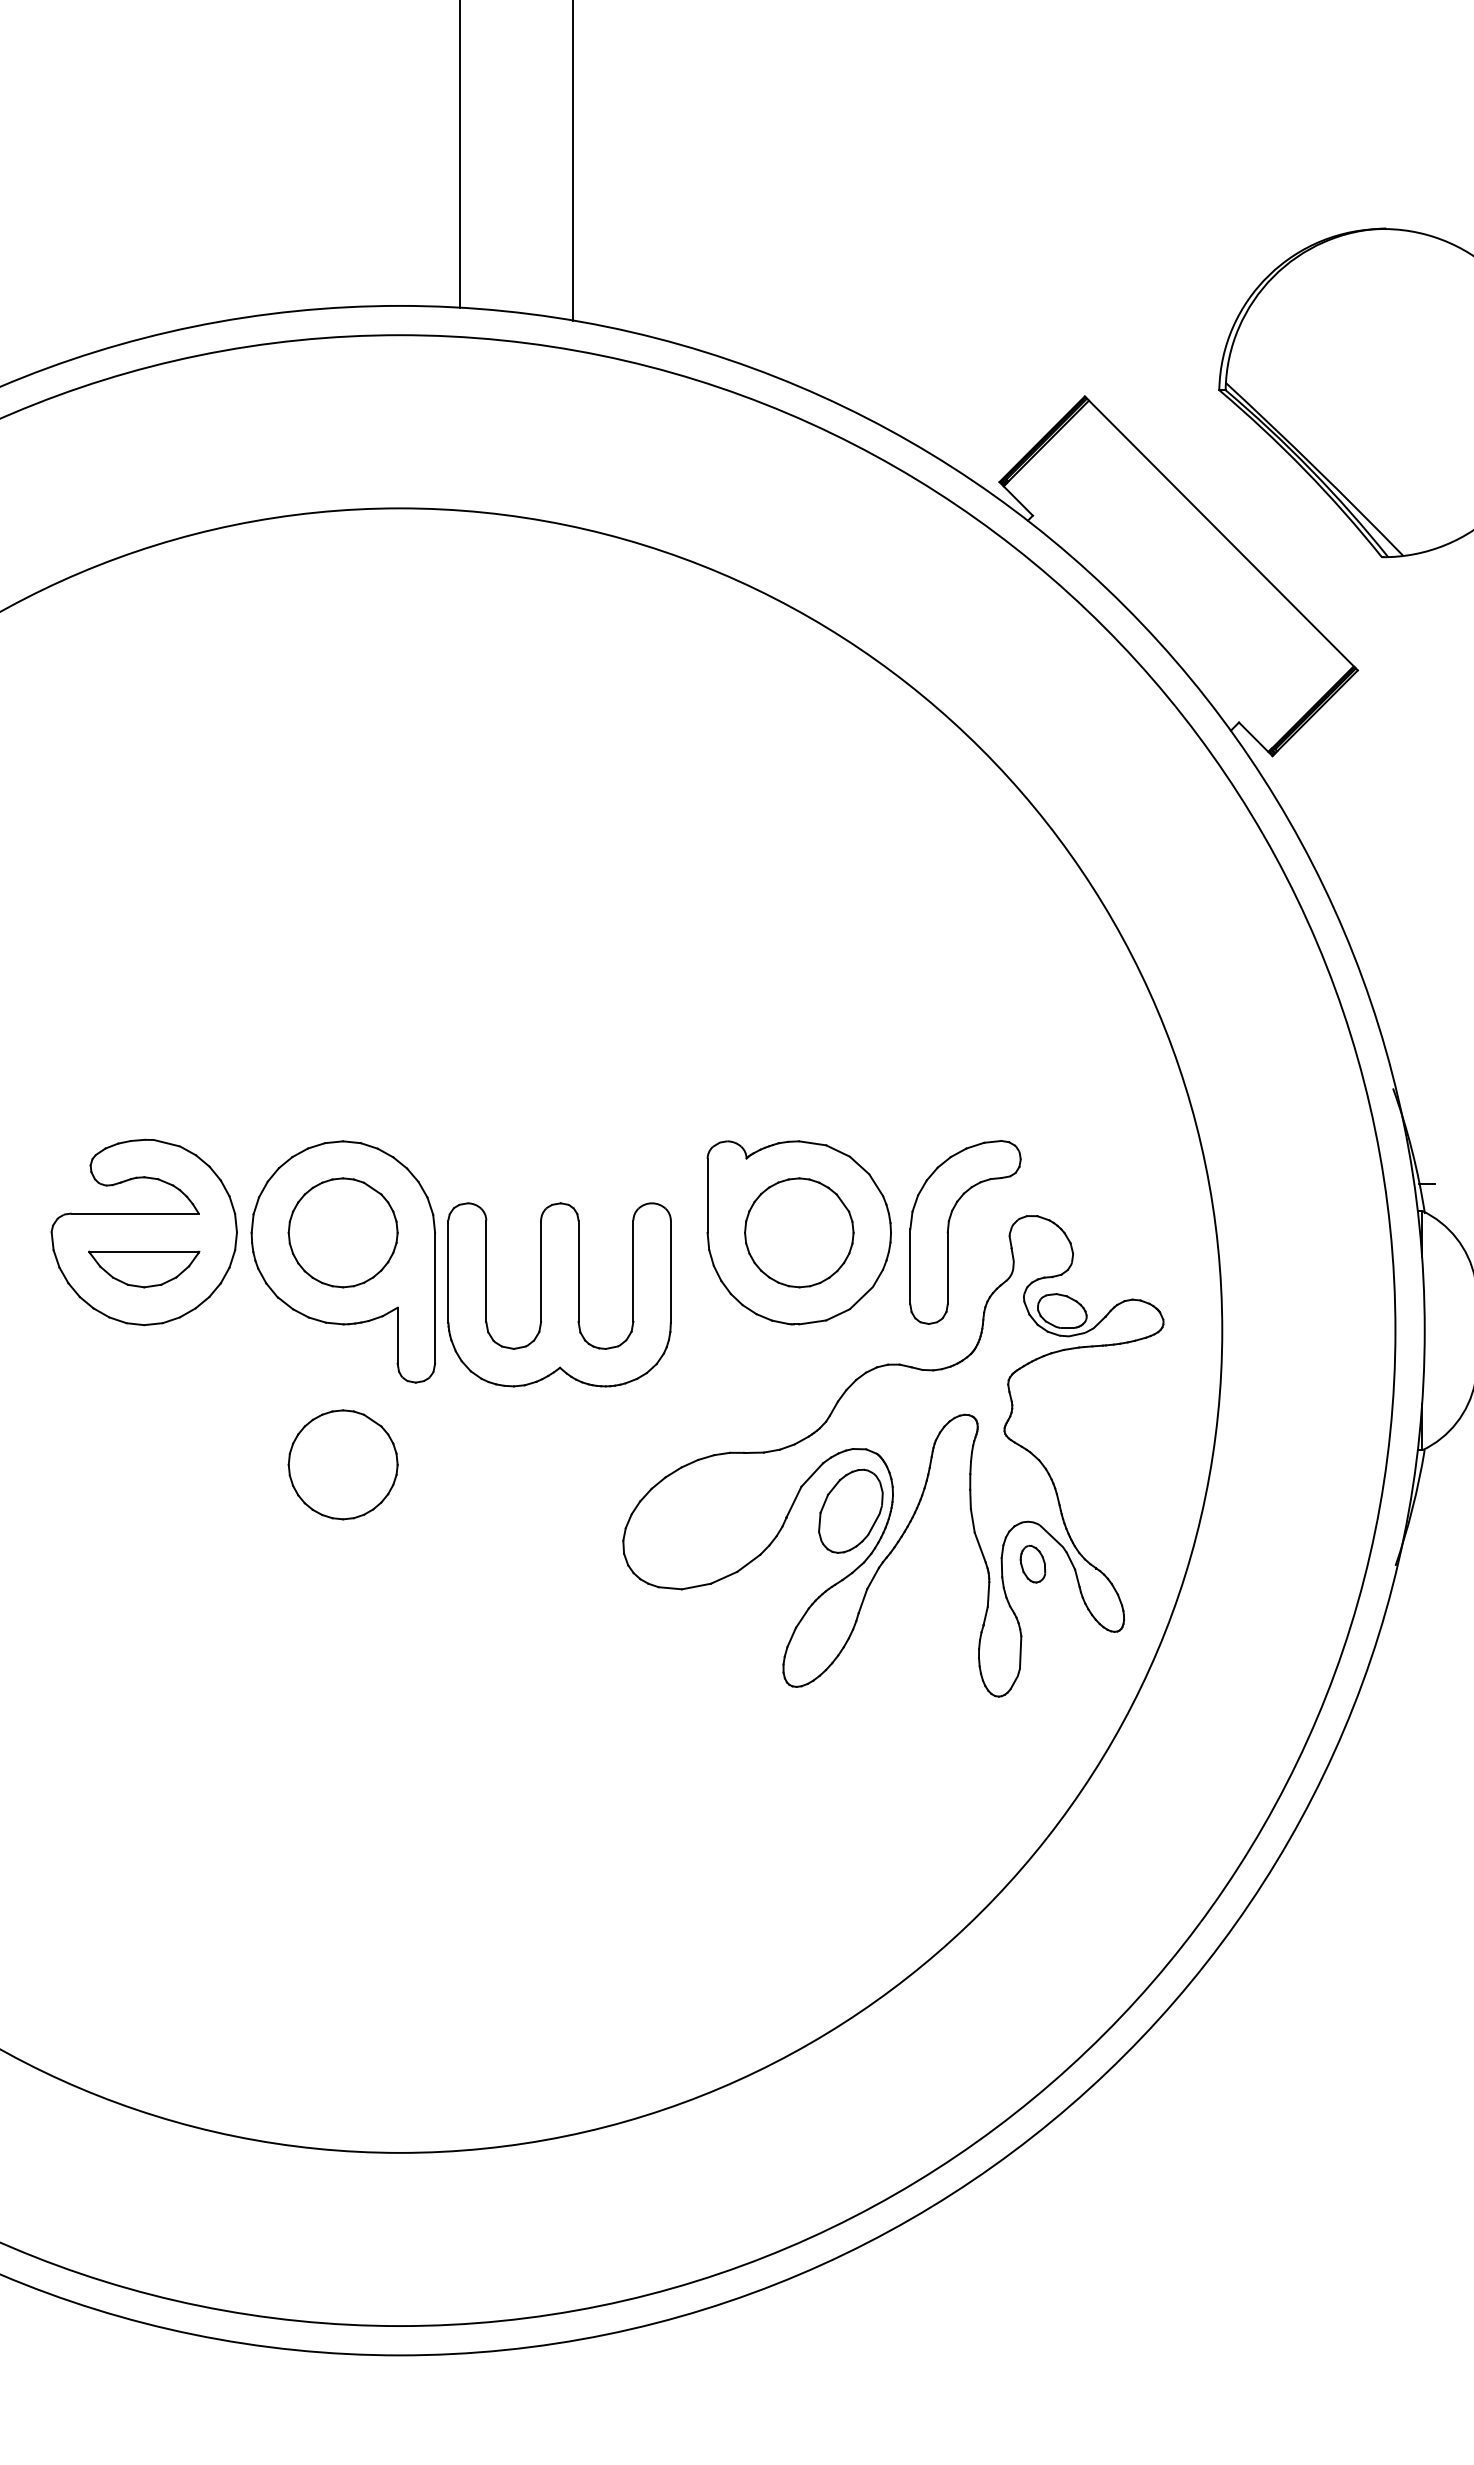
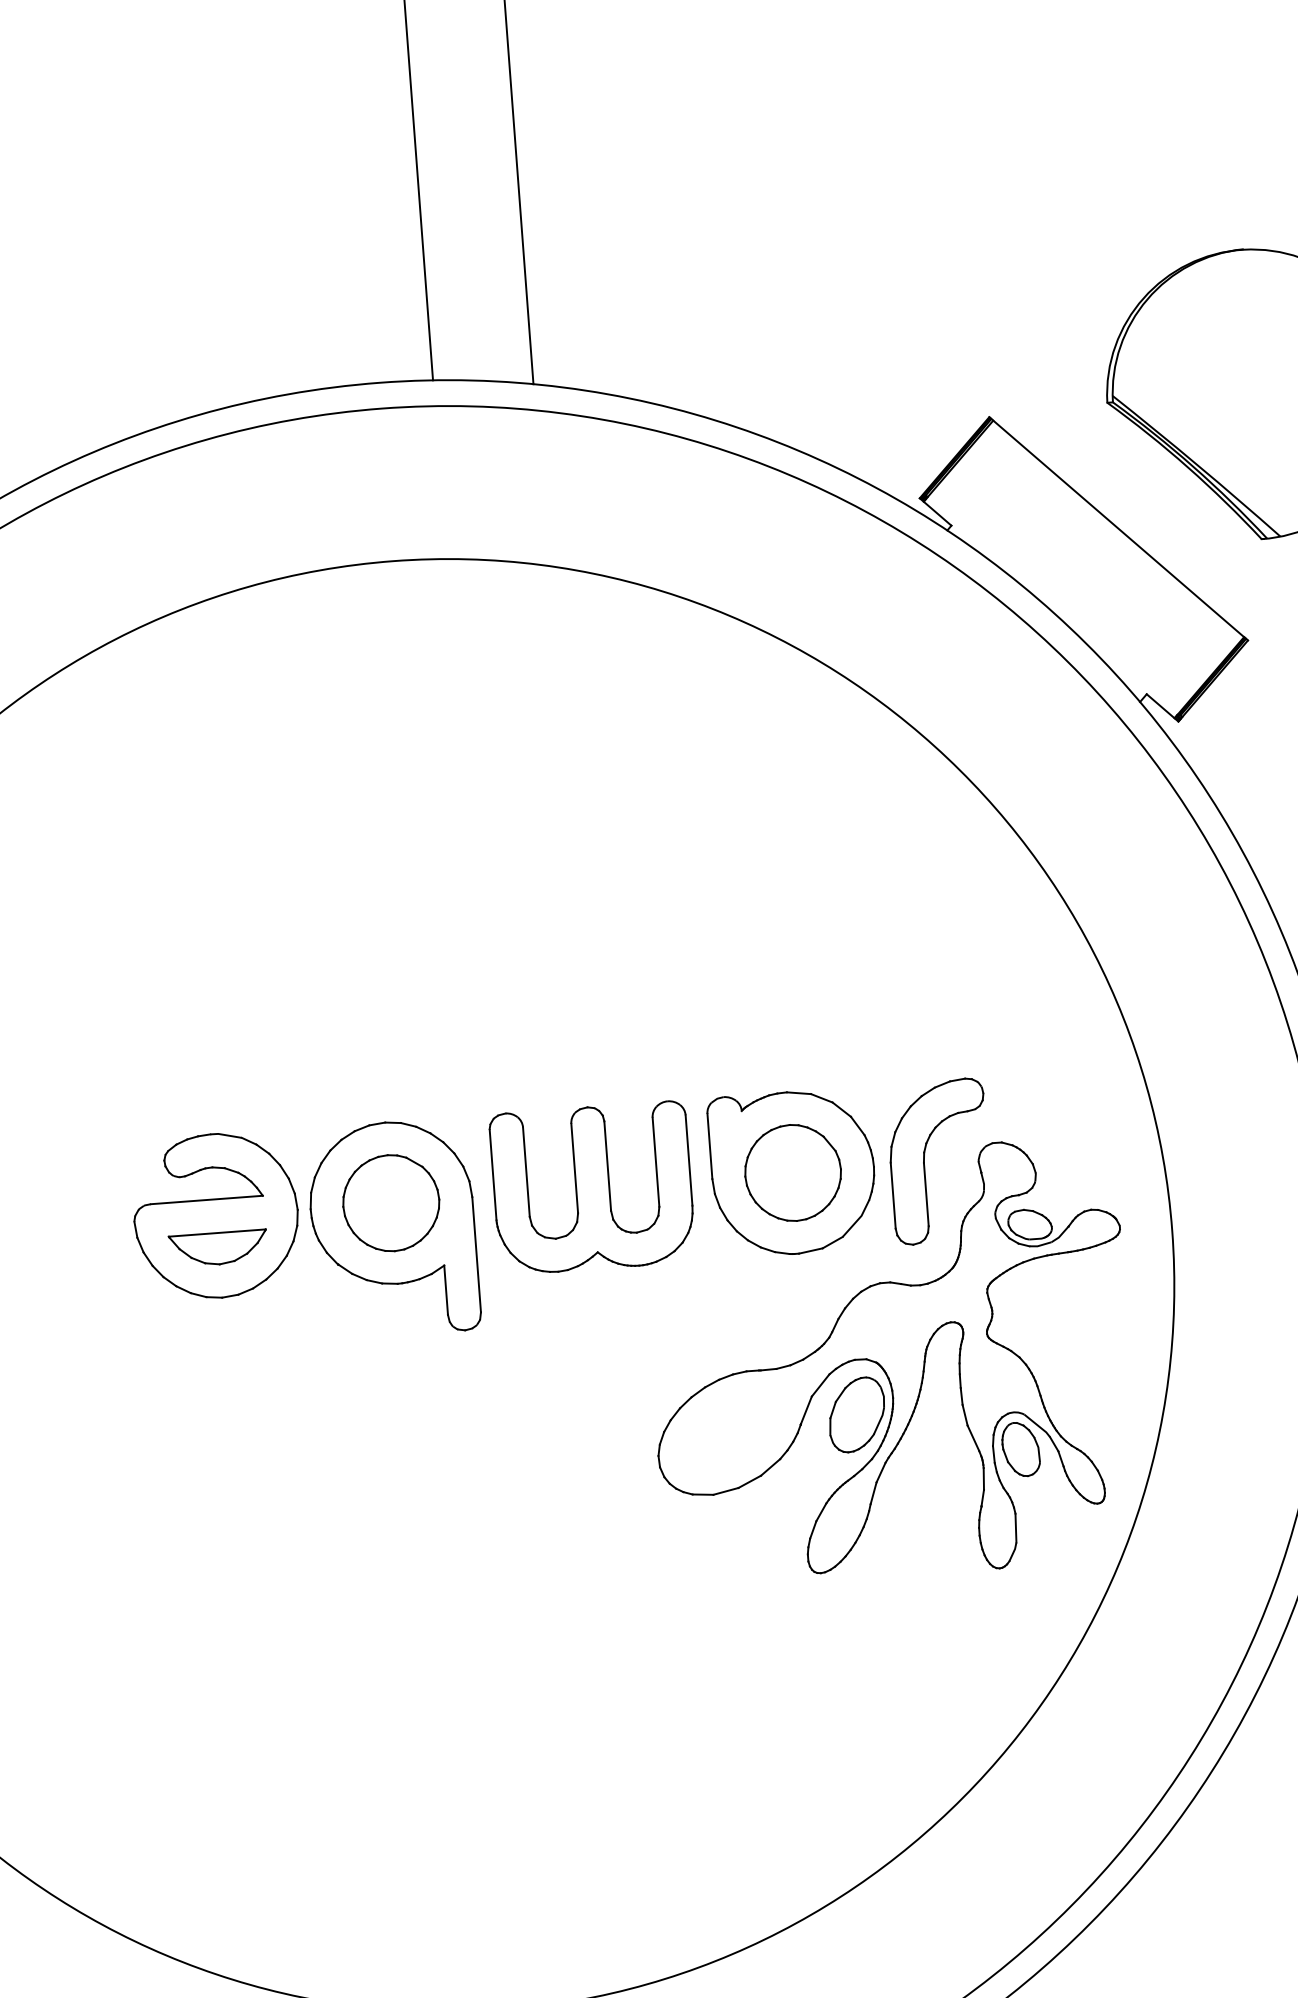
part: (559, 1294) -> (592, 1187), moved
part: (342, 1464) -> (406, 1407), removed
part: (1032, 1563) -> (1020, 1448), size x1.67

